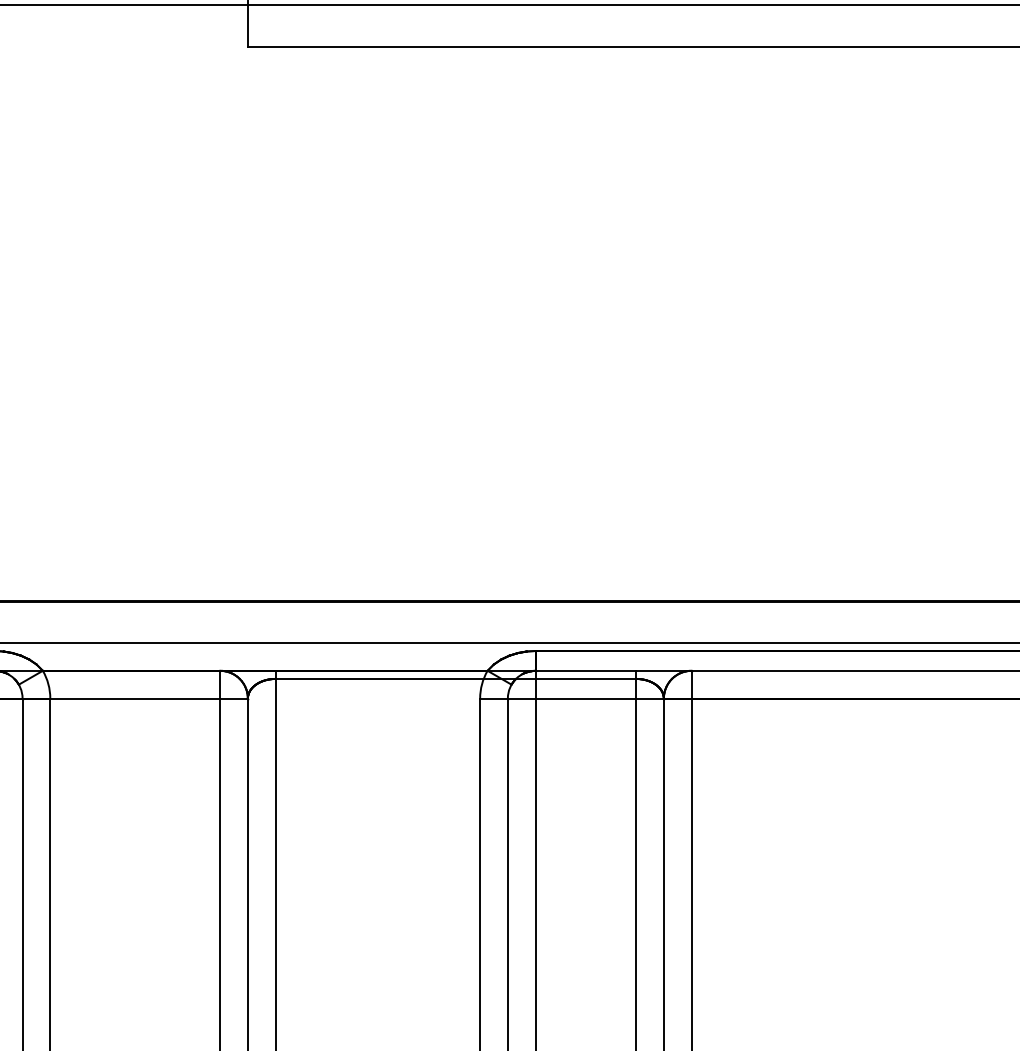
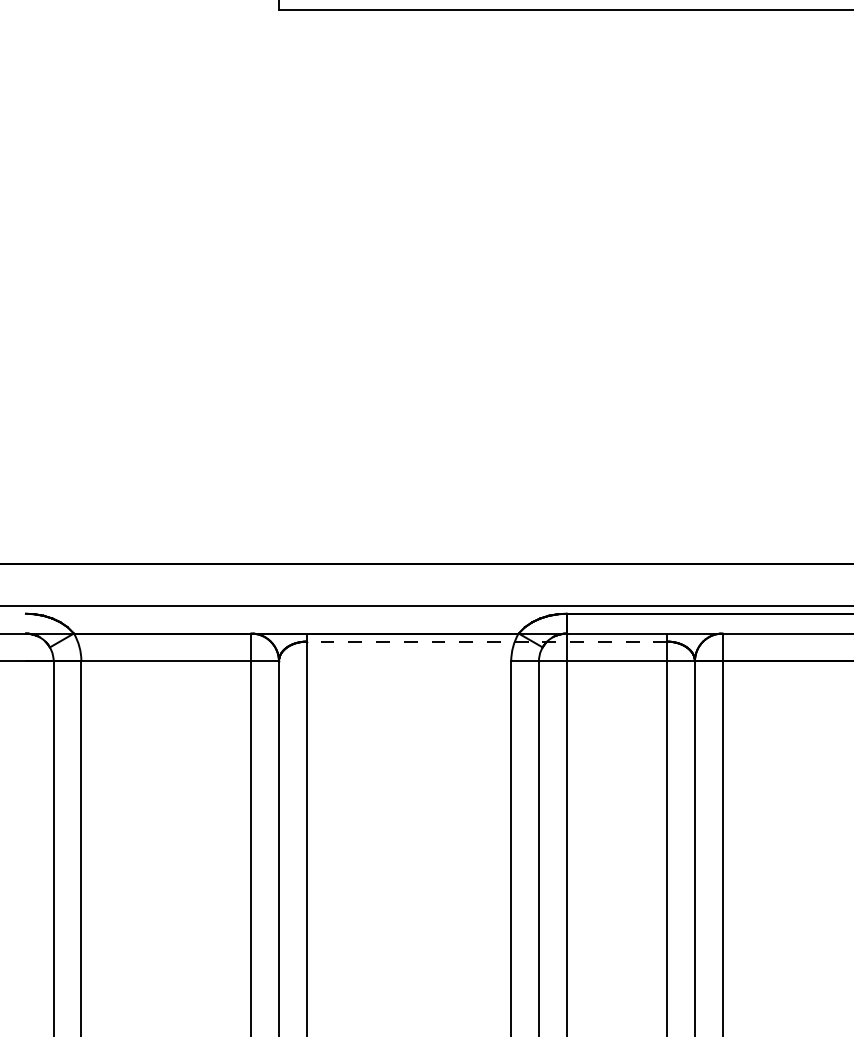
line: (455, 678) -> (486, 641), solid -> dashed

